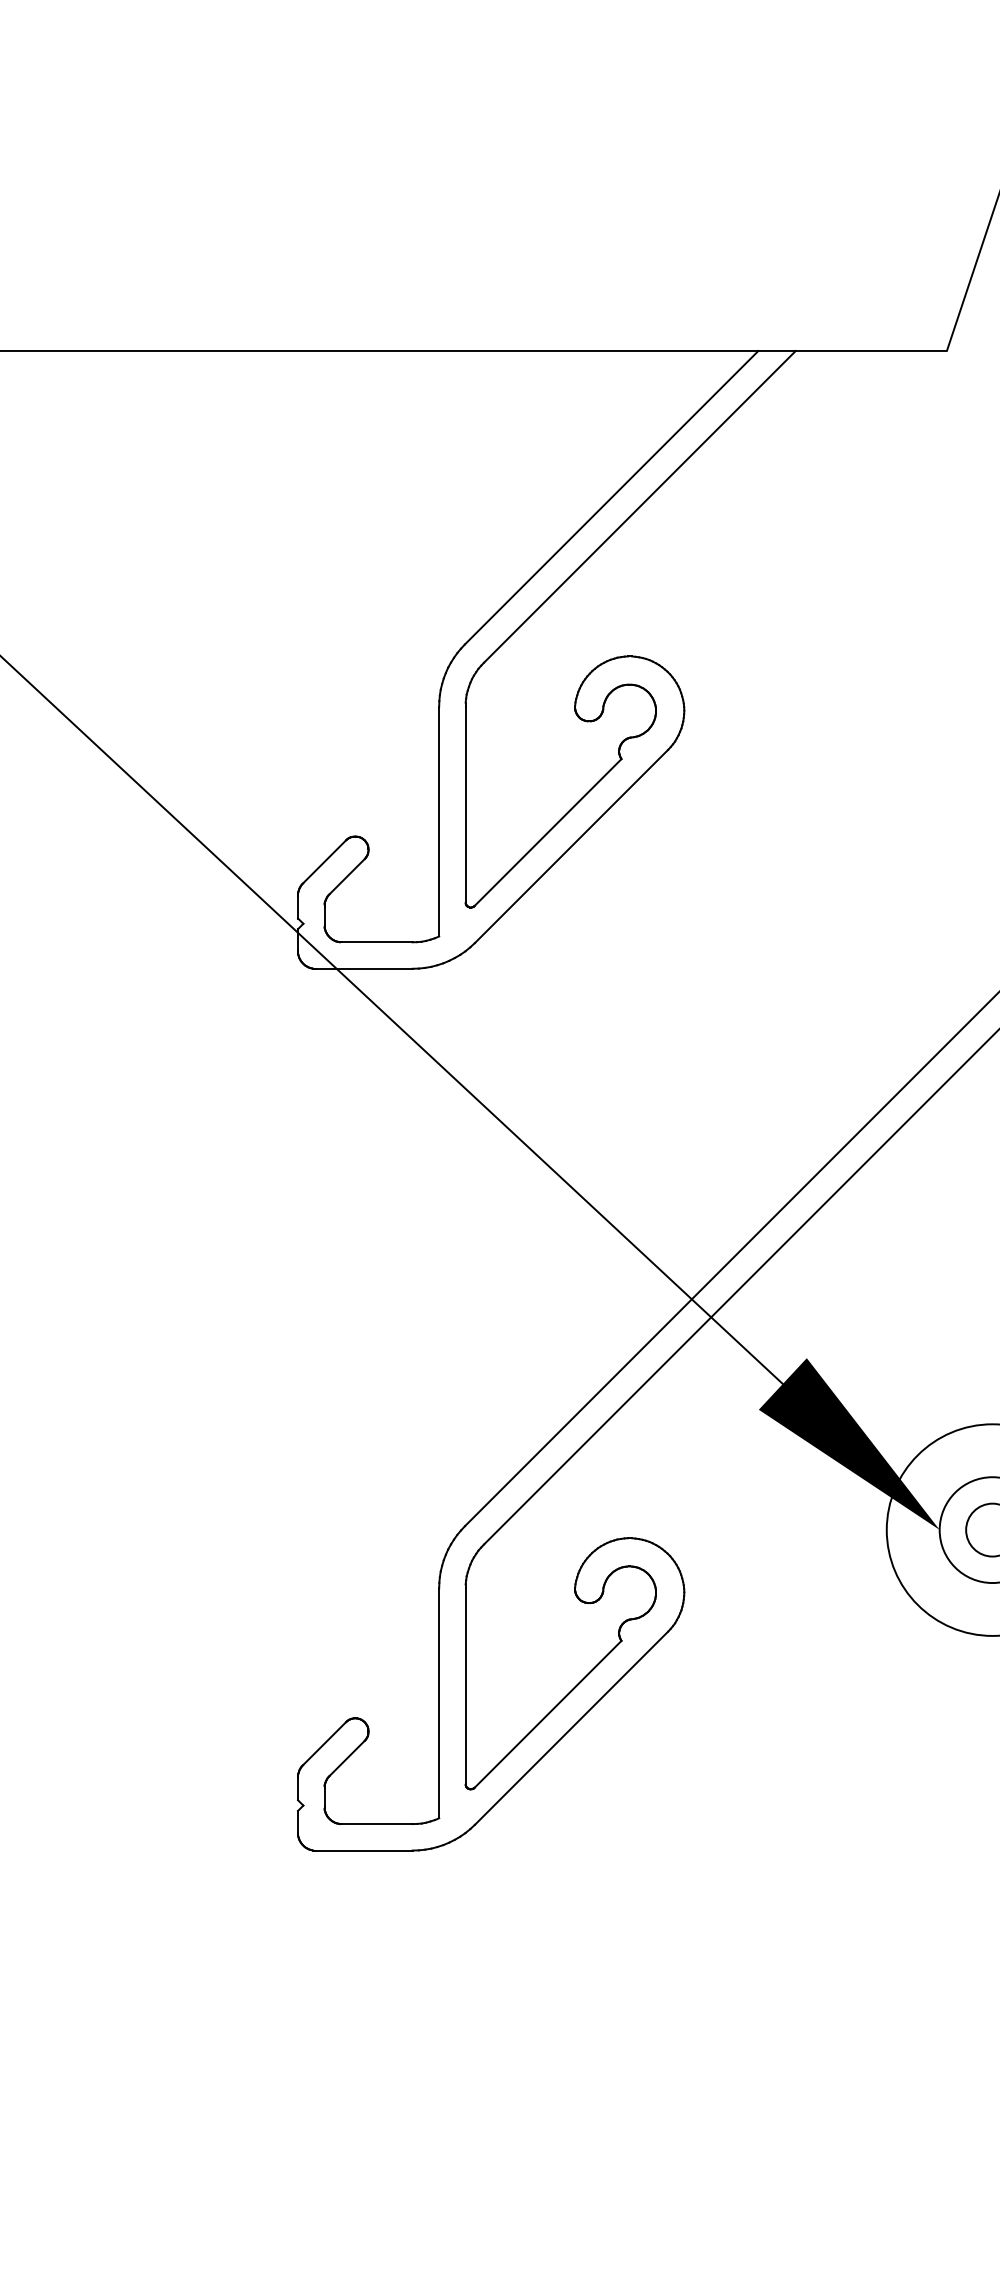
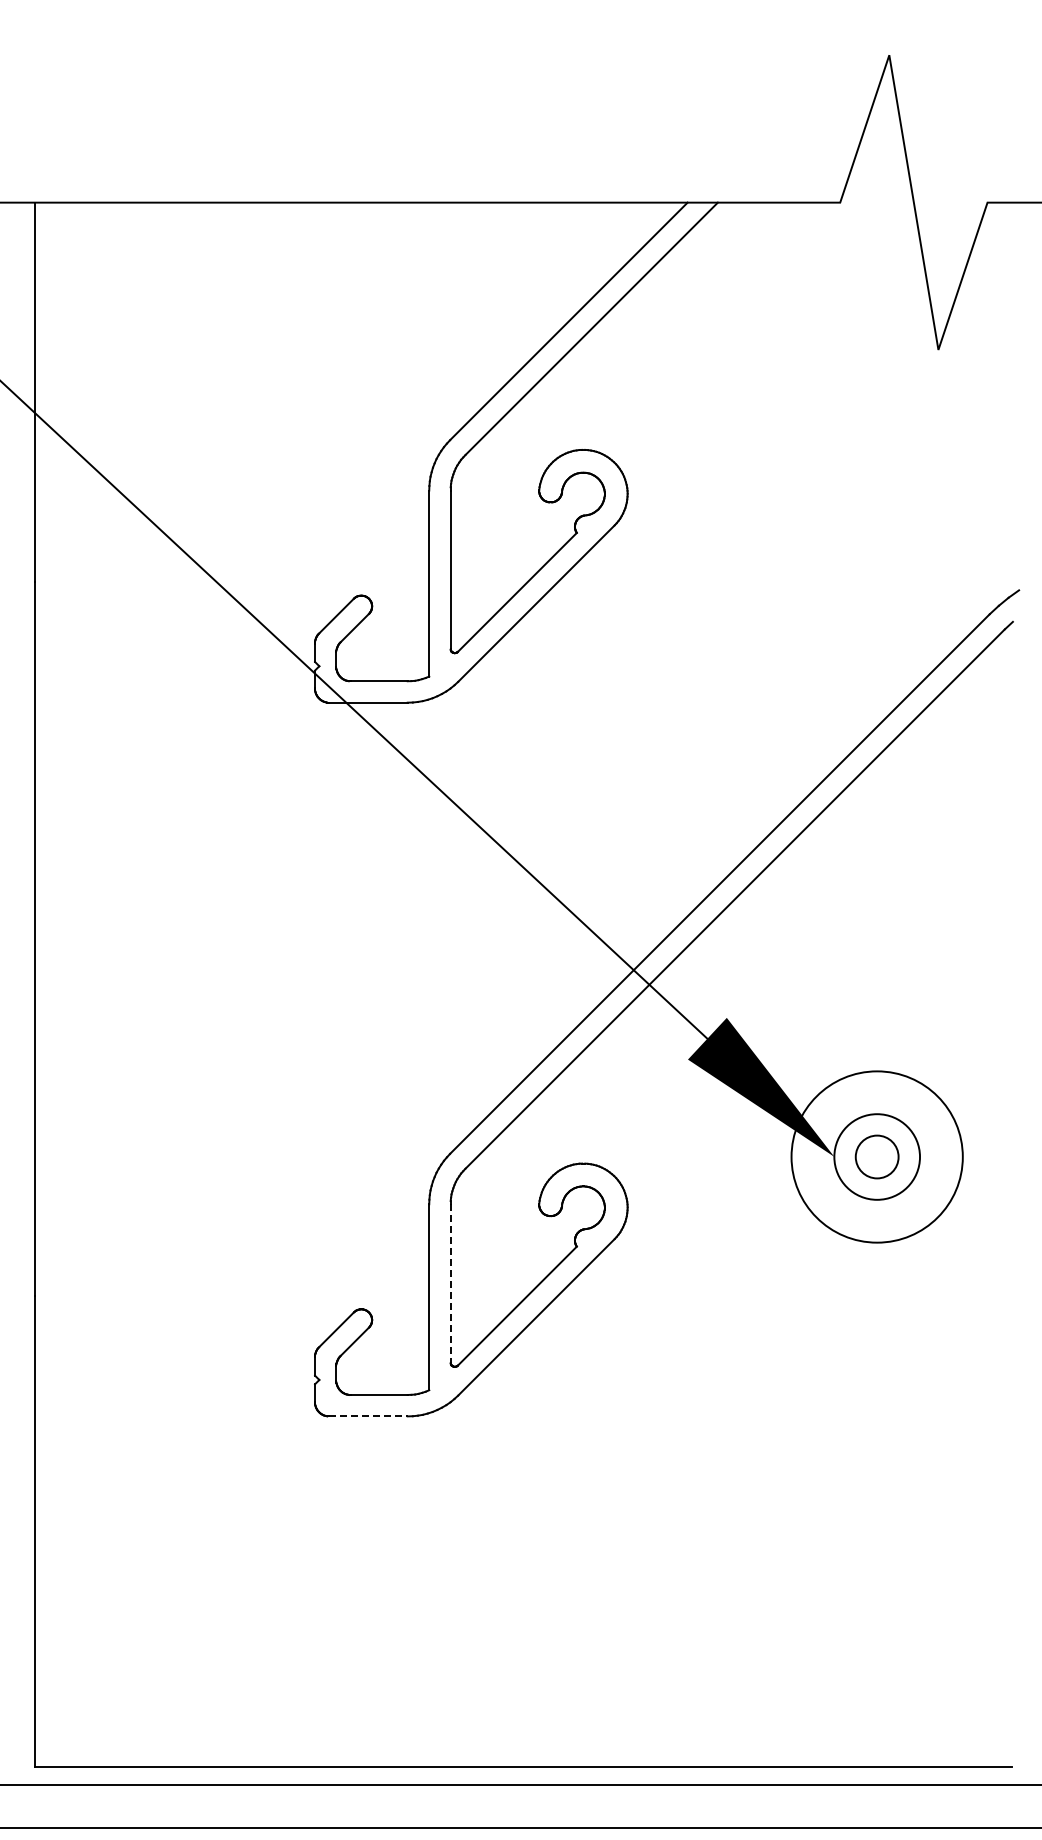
line: (465, 1686) -> (450, 1283), solid -> dashed
line: (365, 1850) -> (369, 1416), solid -> dashed

